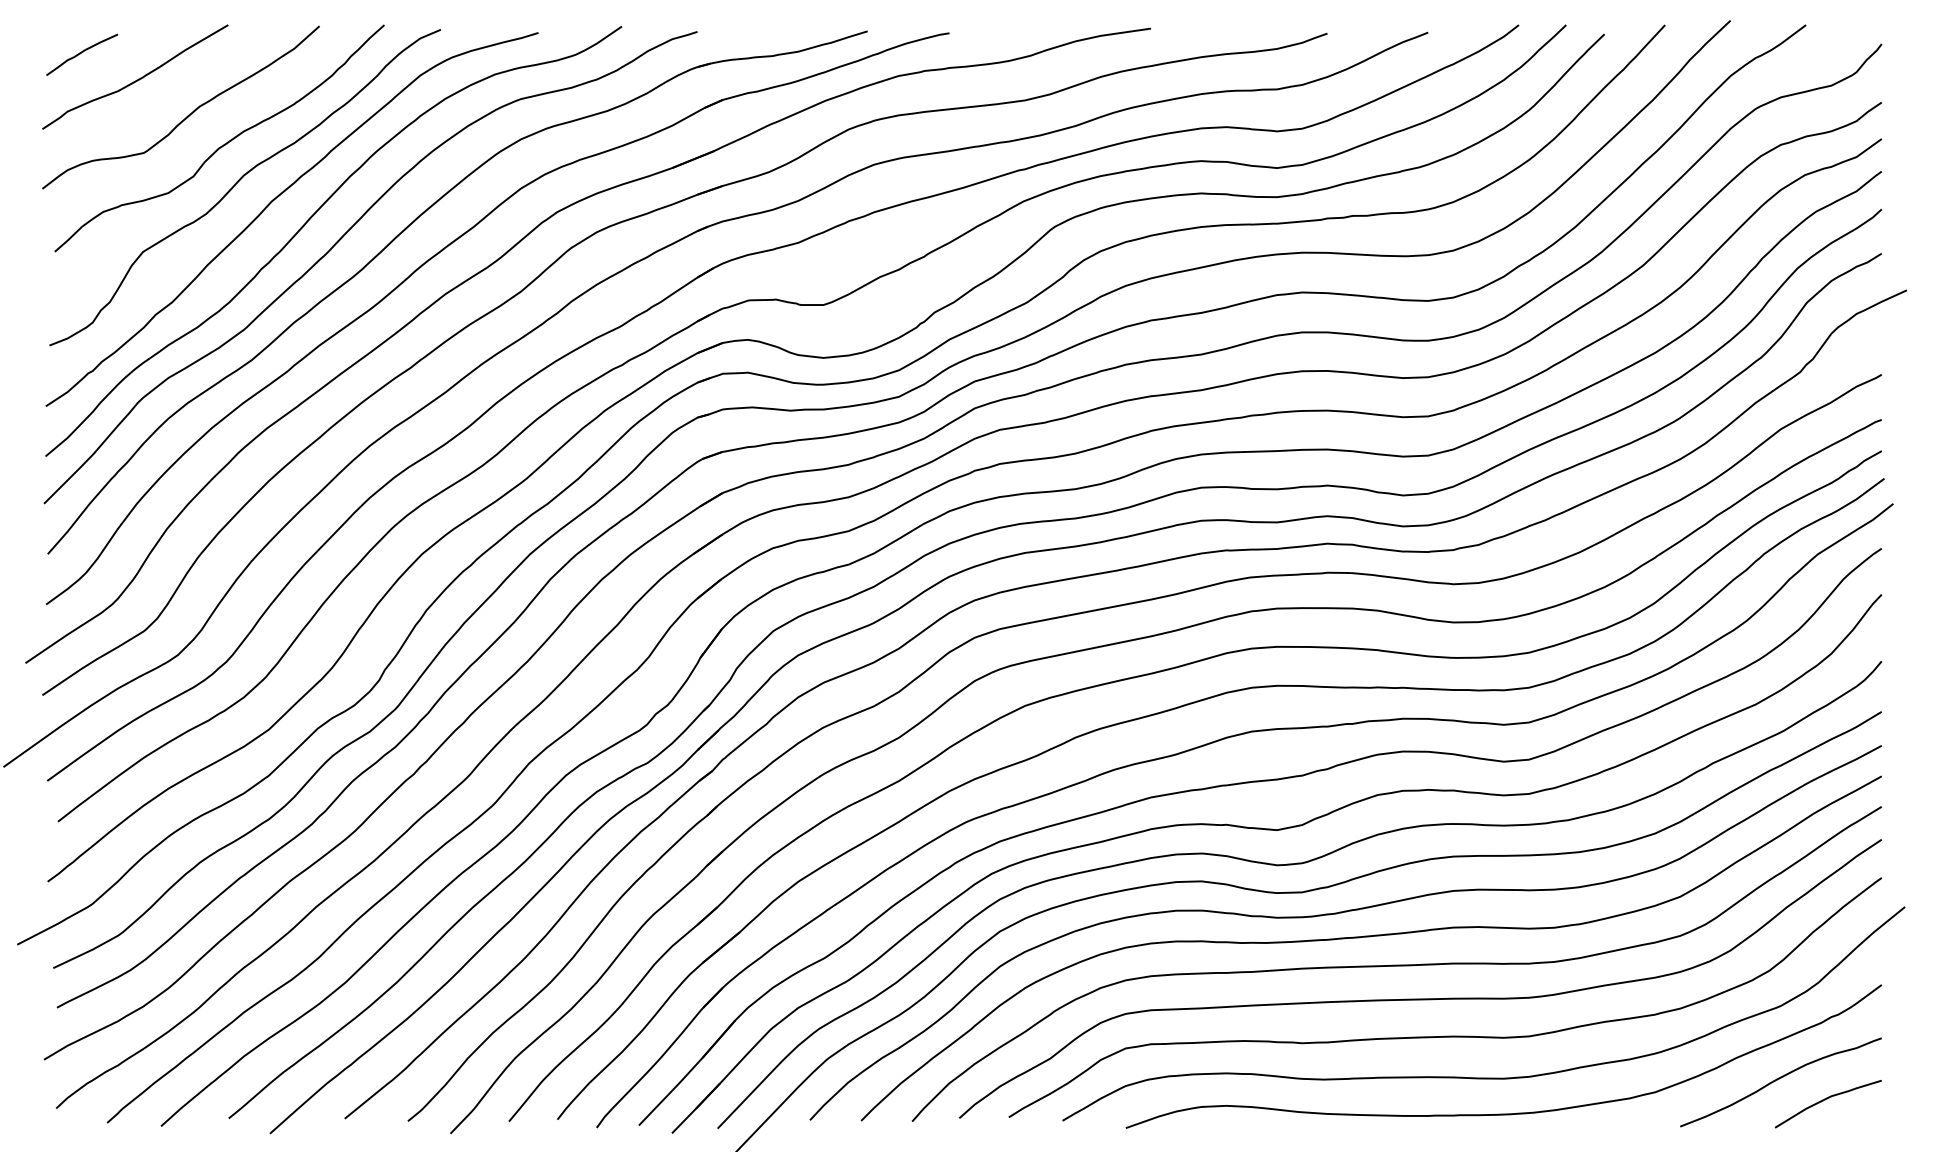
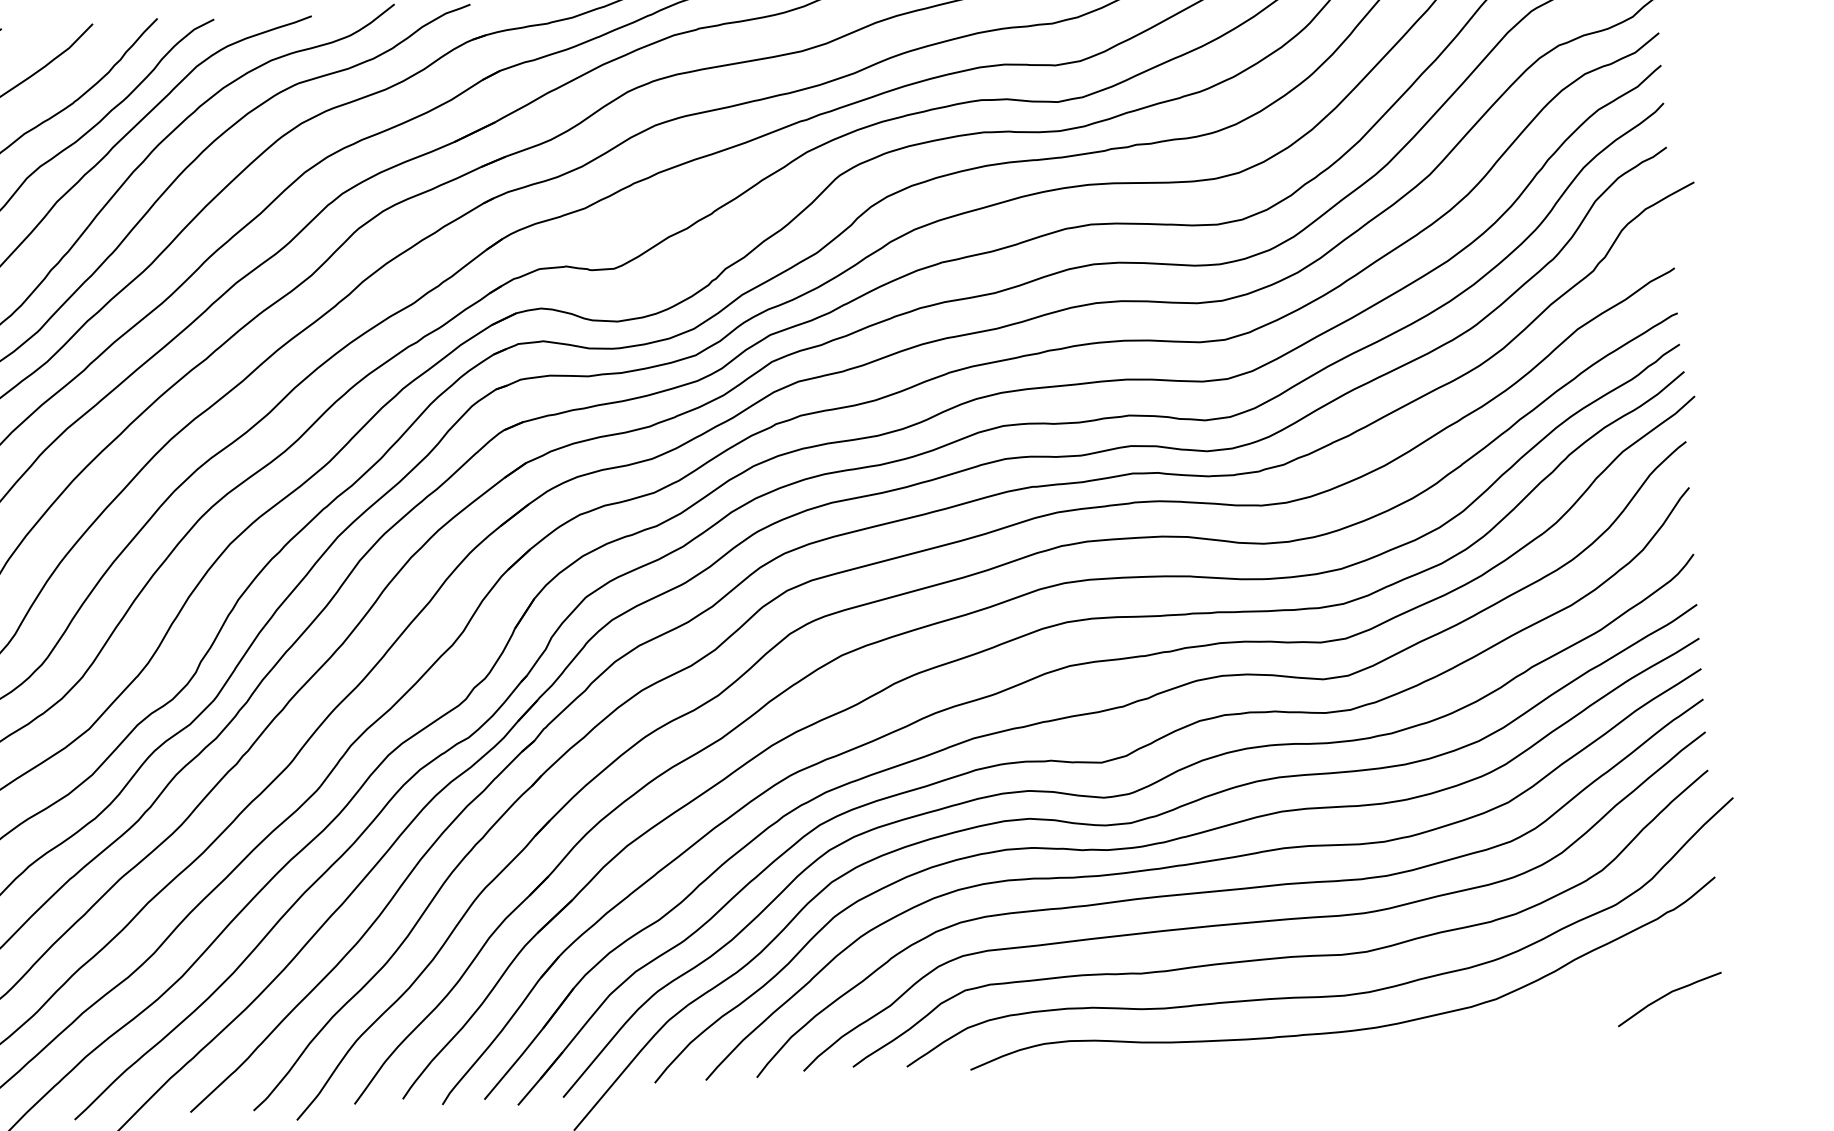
curve: (1779, 1079) -> (1619, 978), removed

